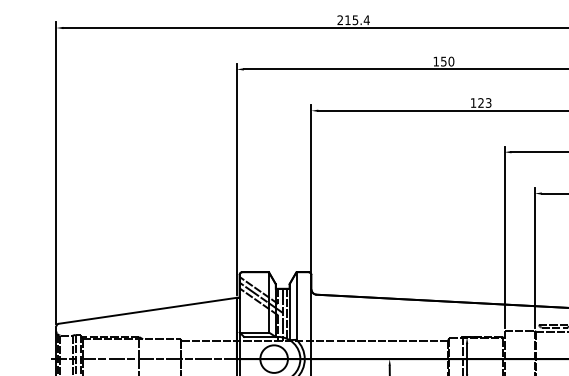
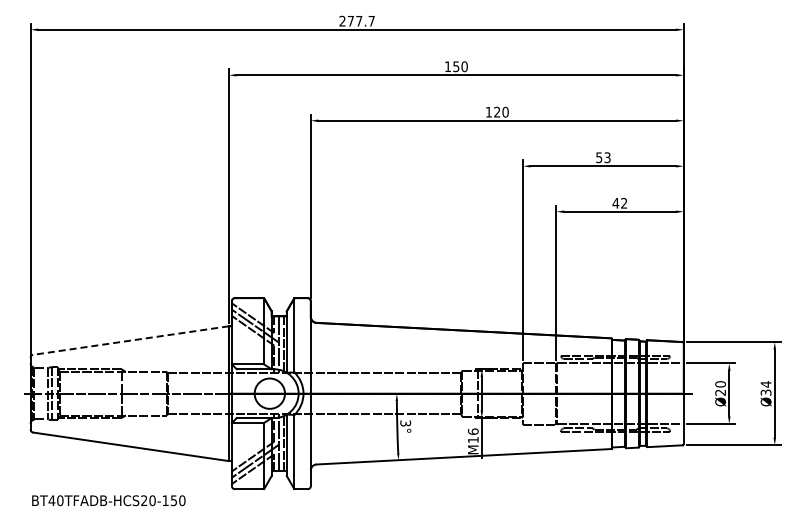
text: (357, 20) -> (361, 21), 215.4 -> 277.7
text: (488, 102) -> (505, 111), 123 -> 120
line: (148, 310) -> (131, 340), solid -> dashed

